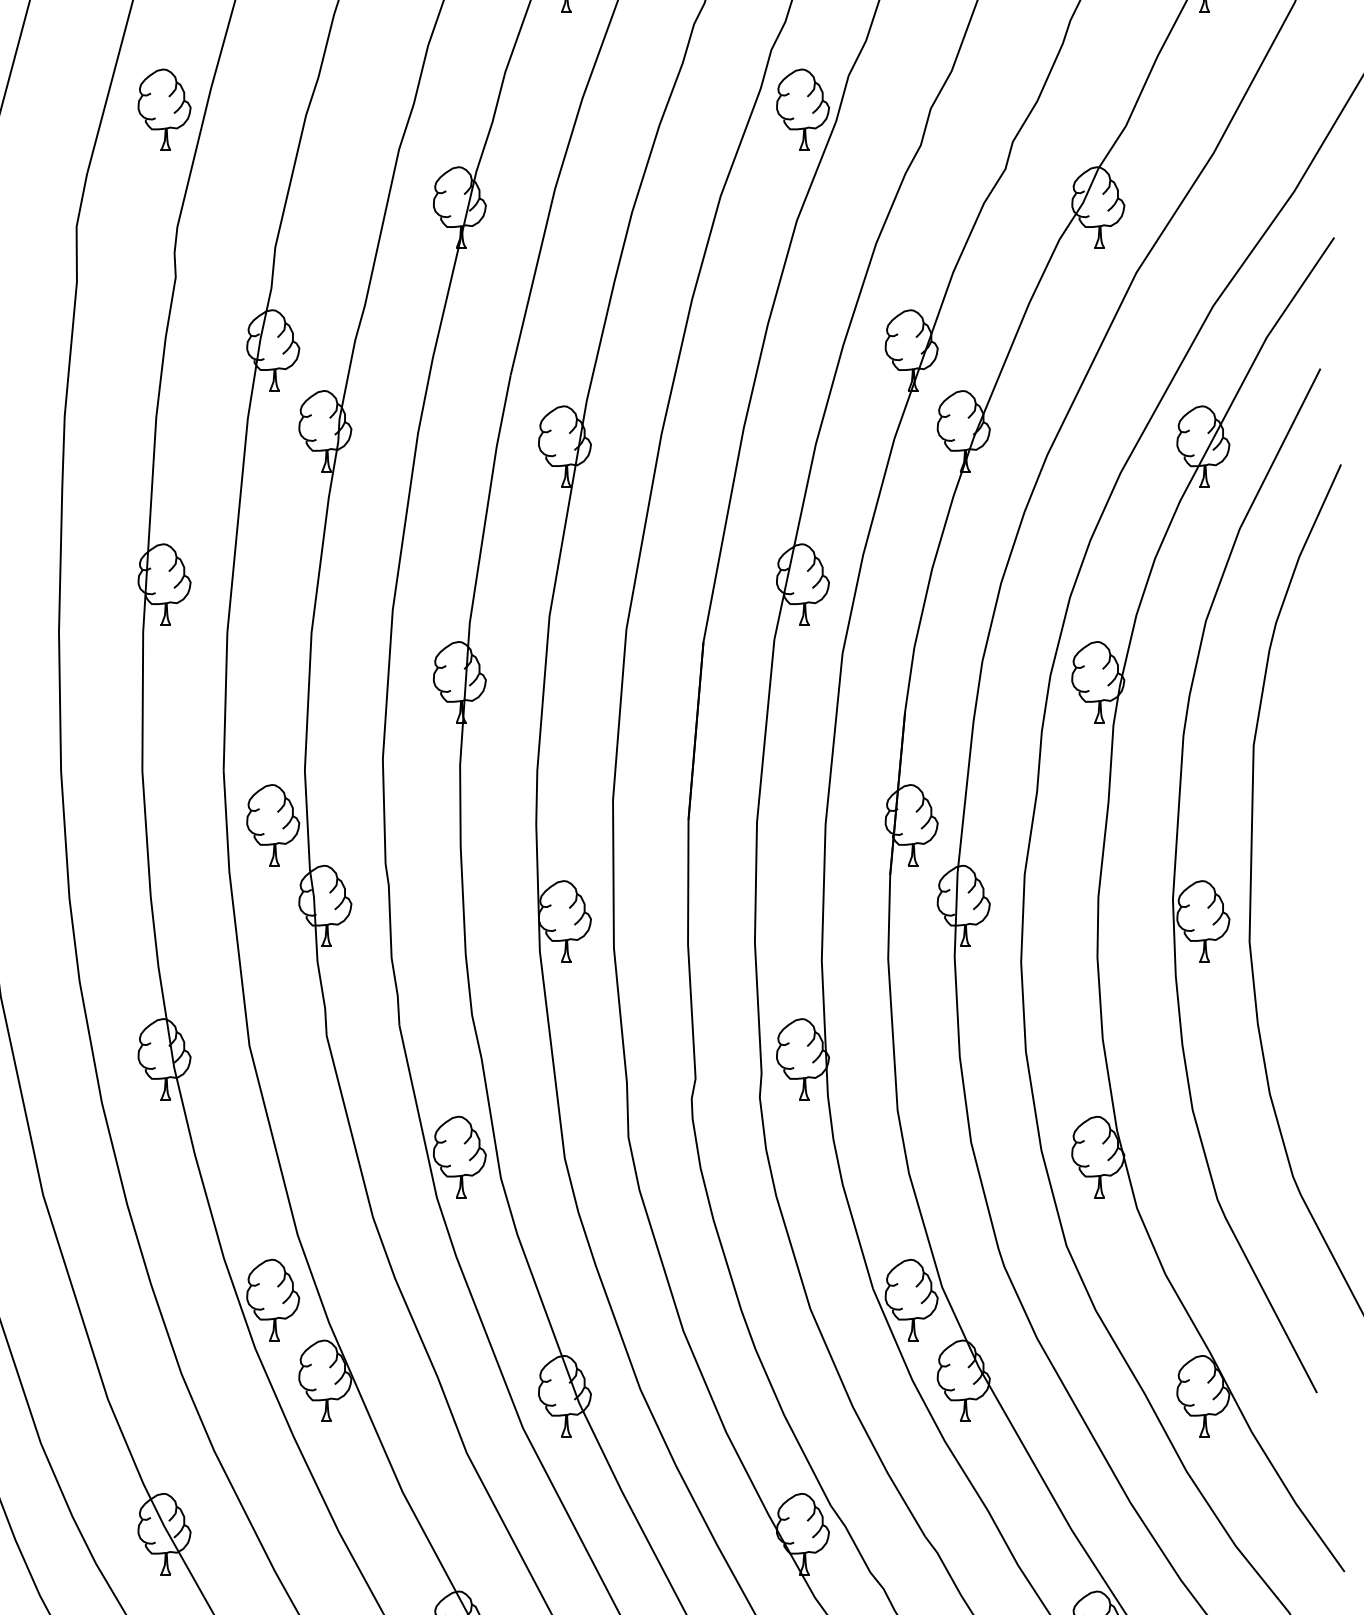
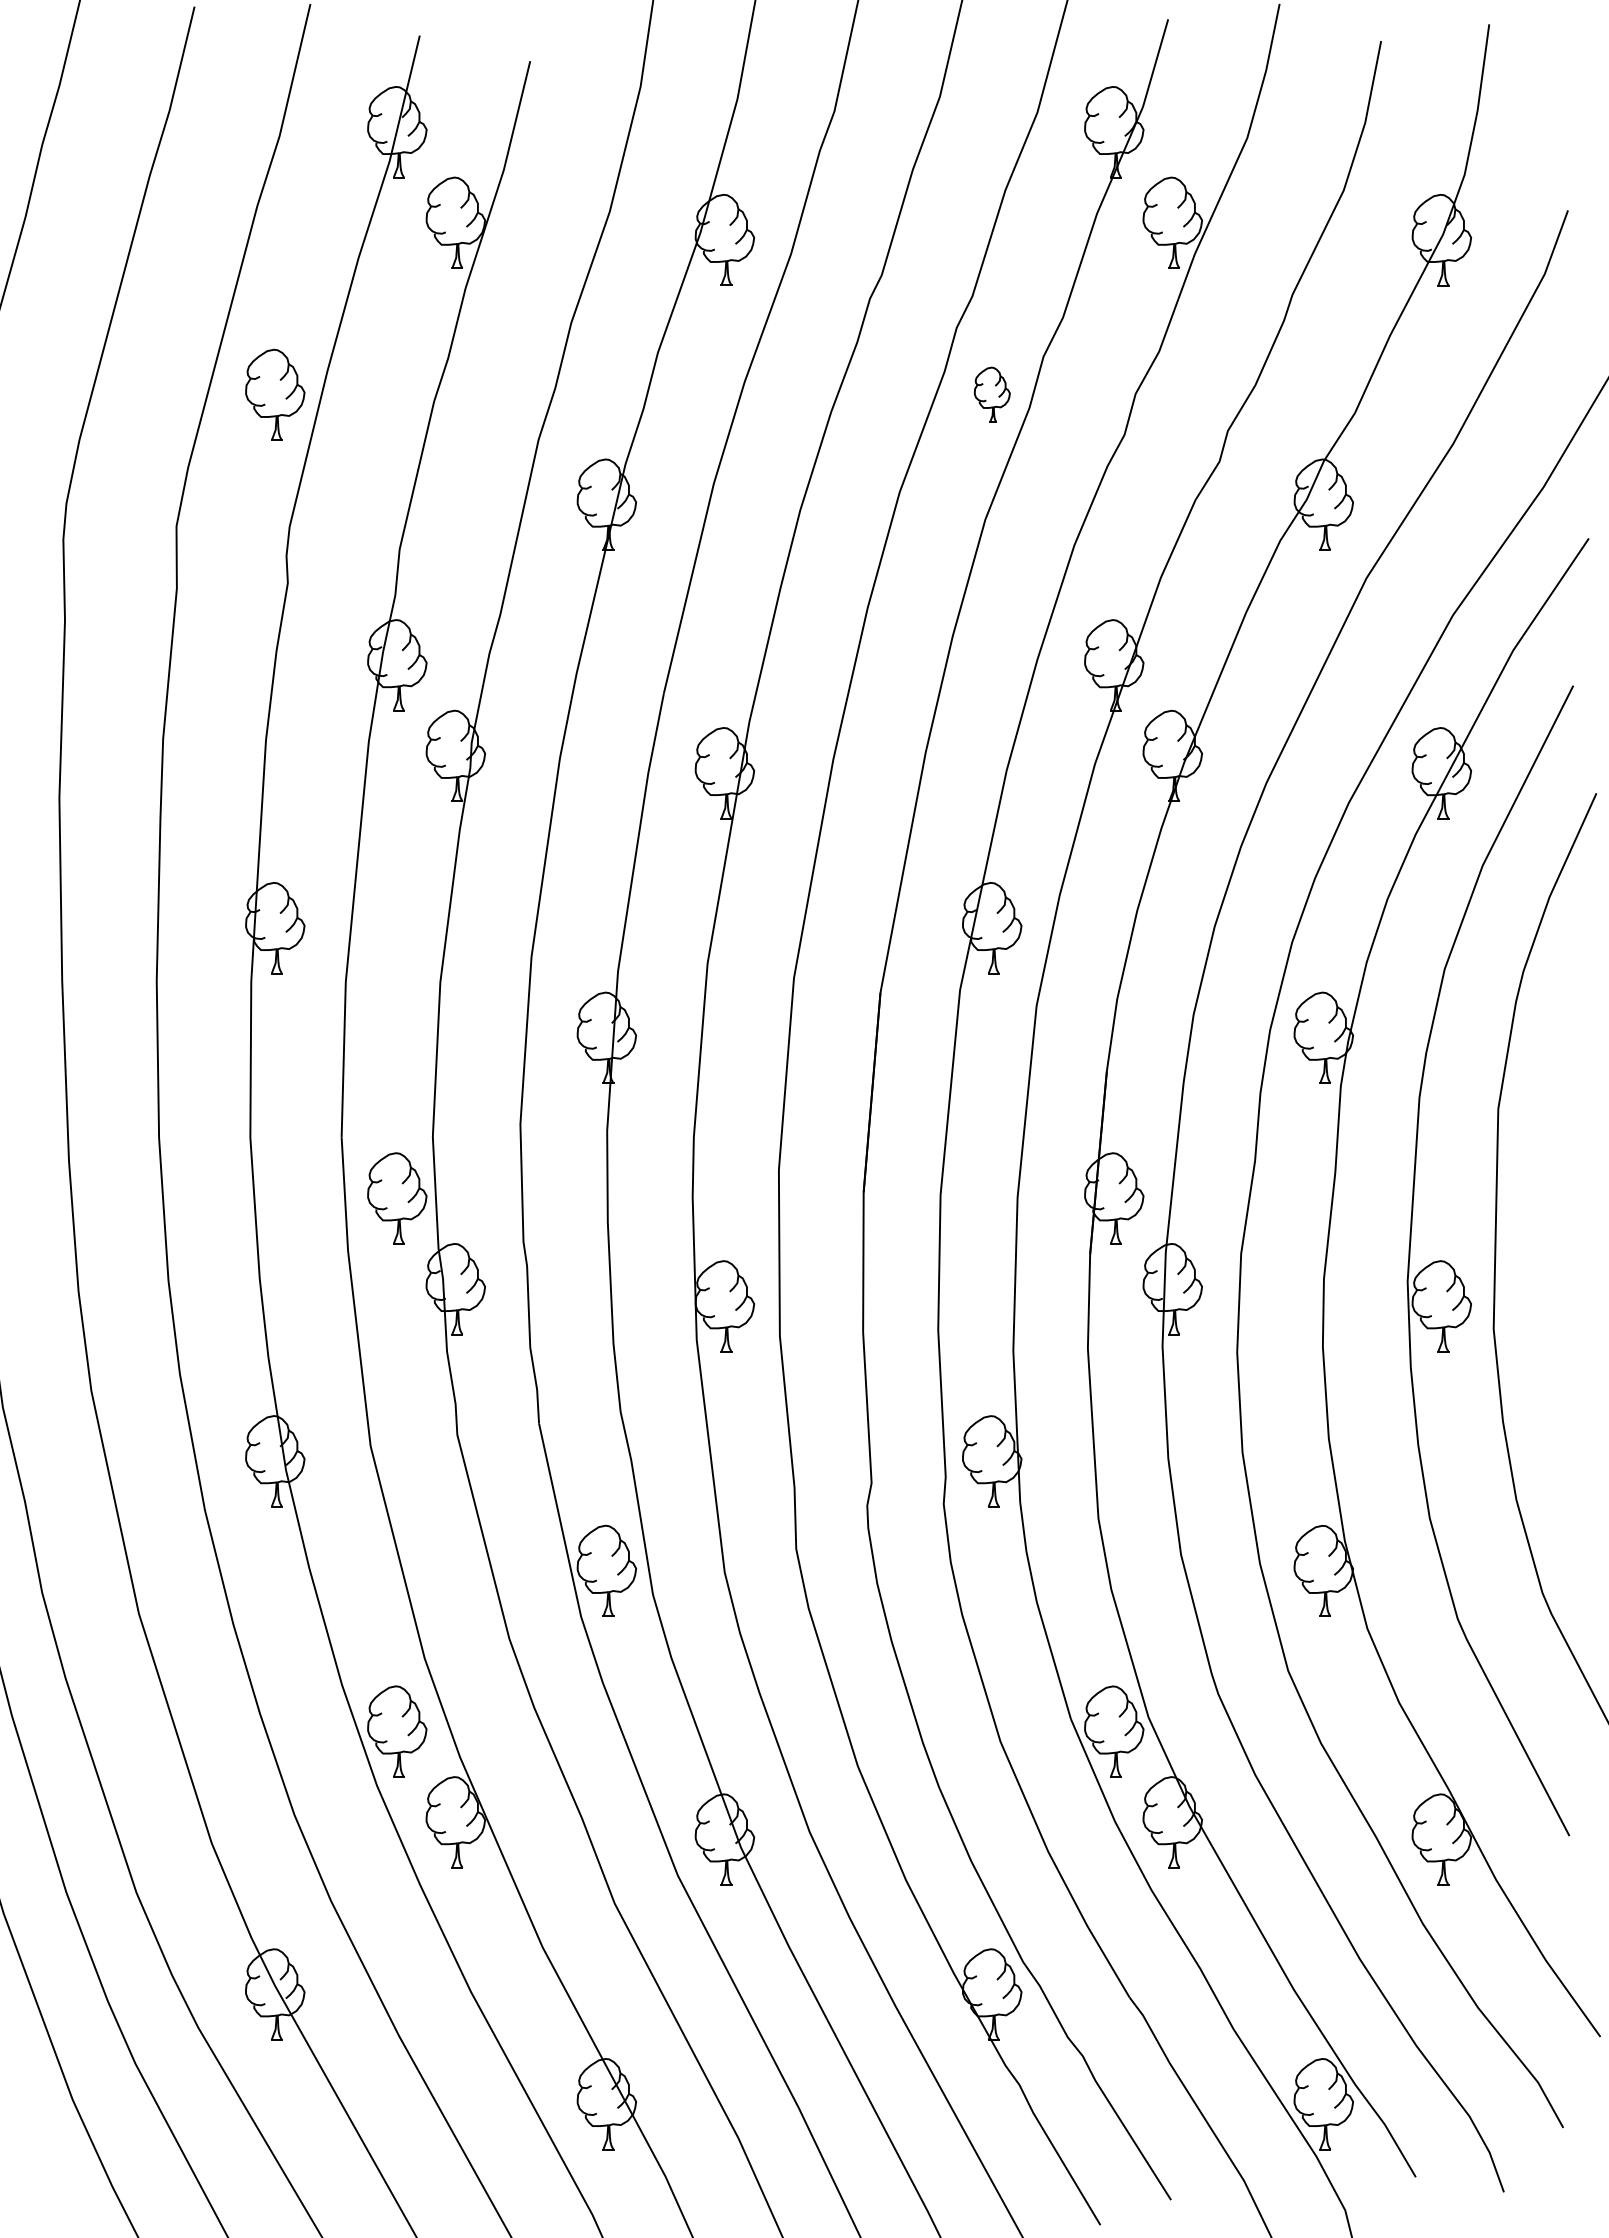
part: (803, 109) -> (992, 394), size x0.6

